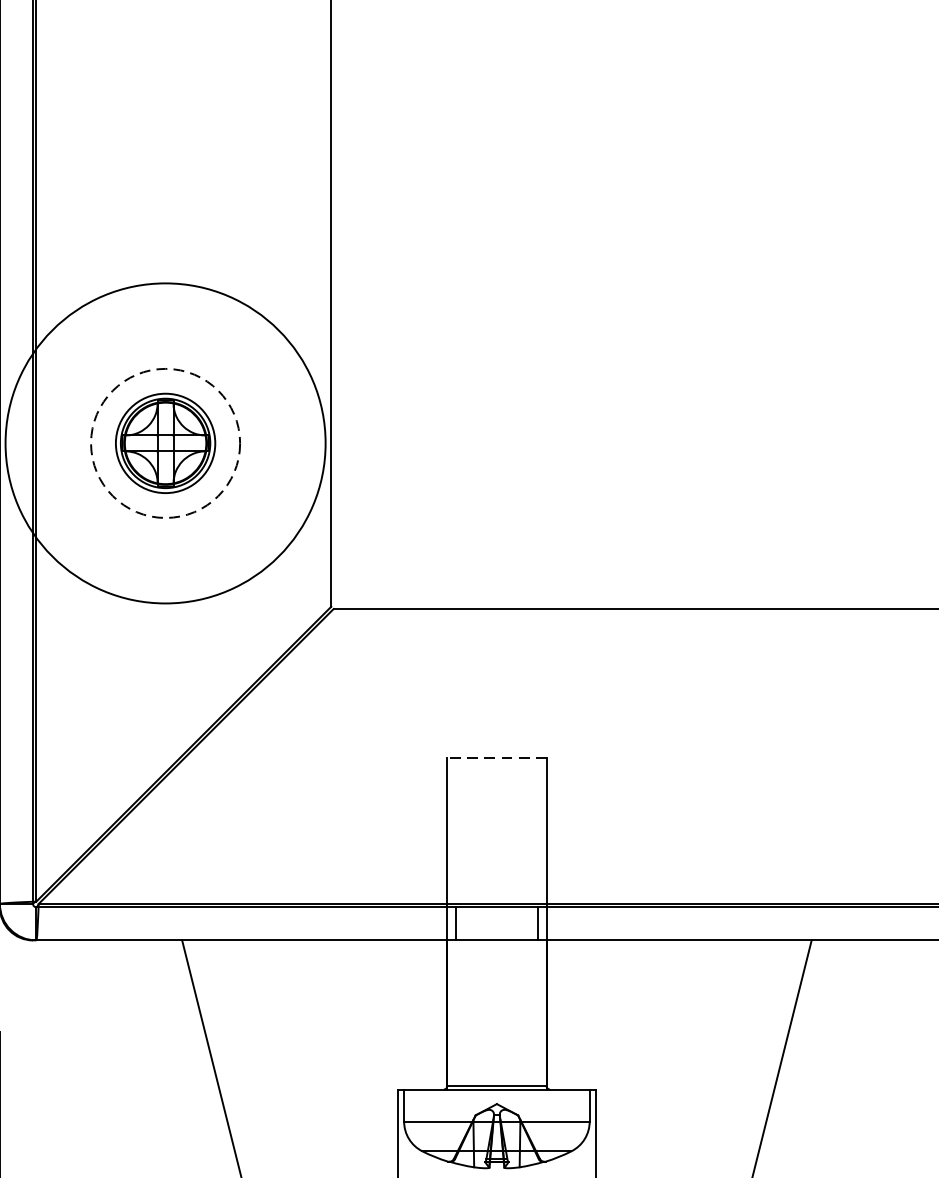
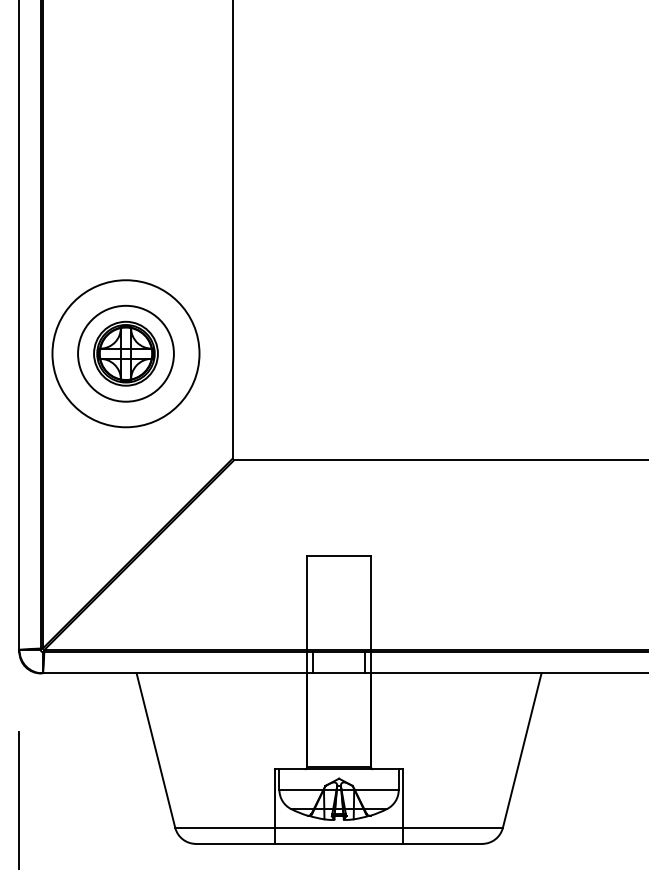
circle: (164, 443) -> (125, 353), dashed -> solid
circle: (164, 443) -> (125, 353), size x0.71
line: (497, 758) -> (339, 556), dashed -> solid

